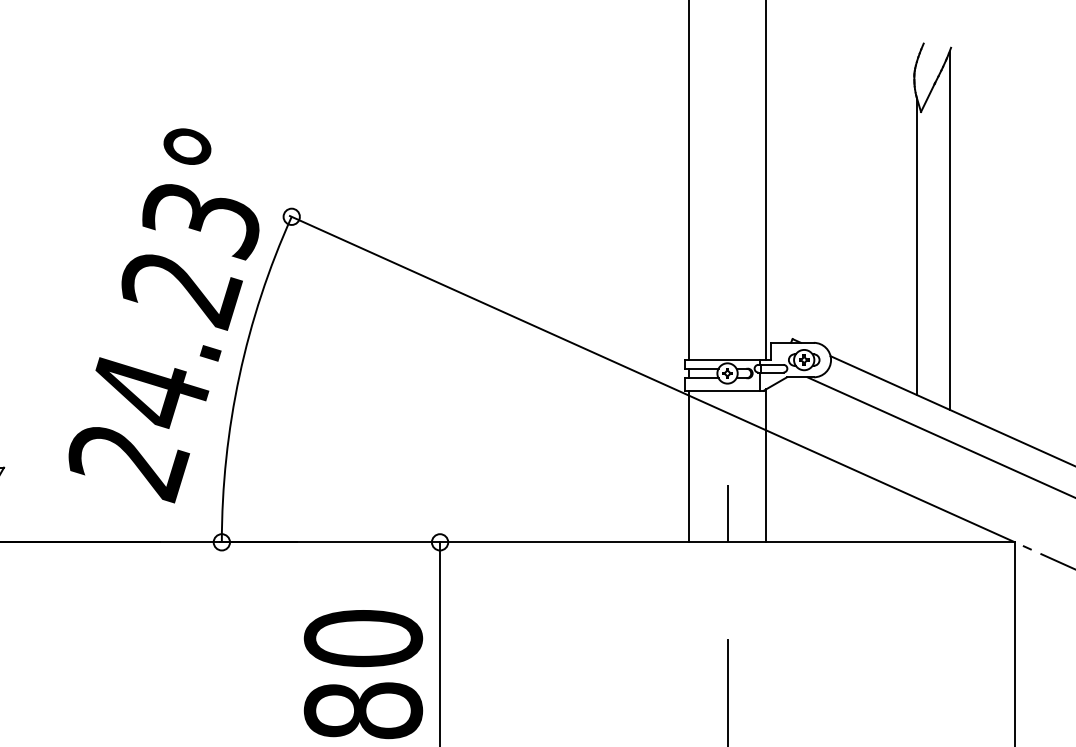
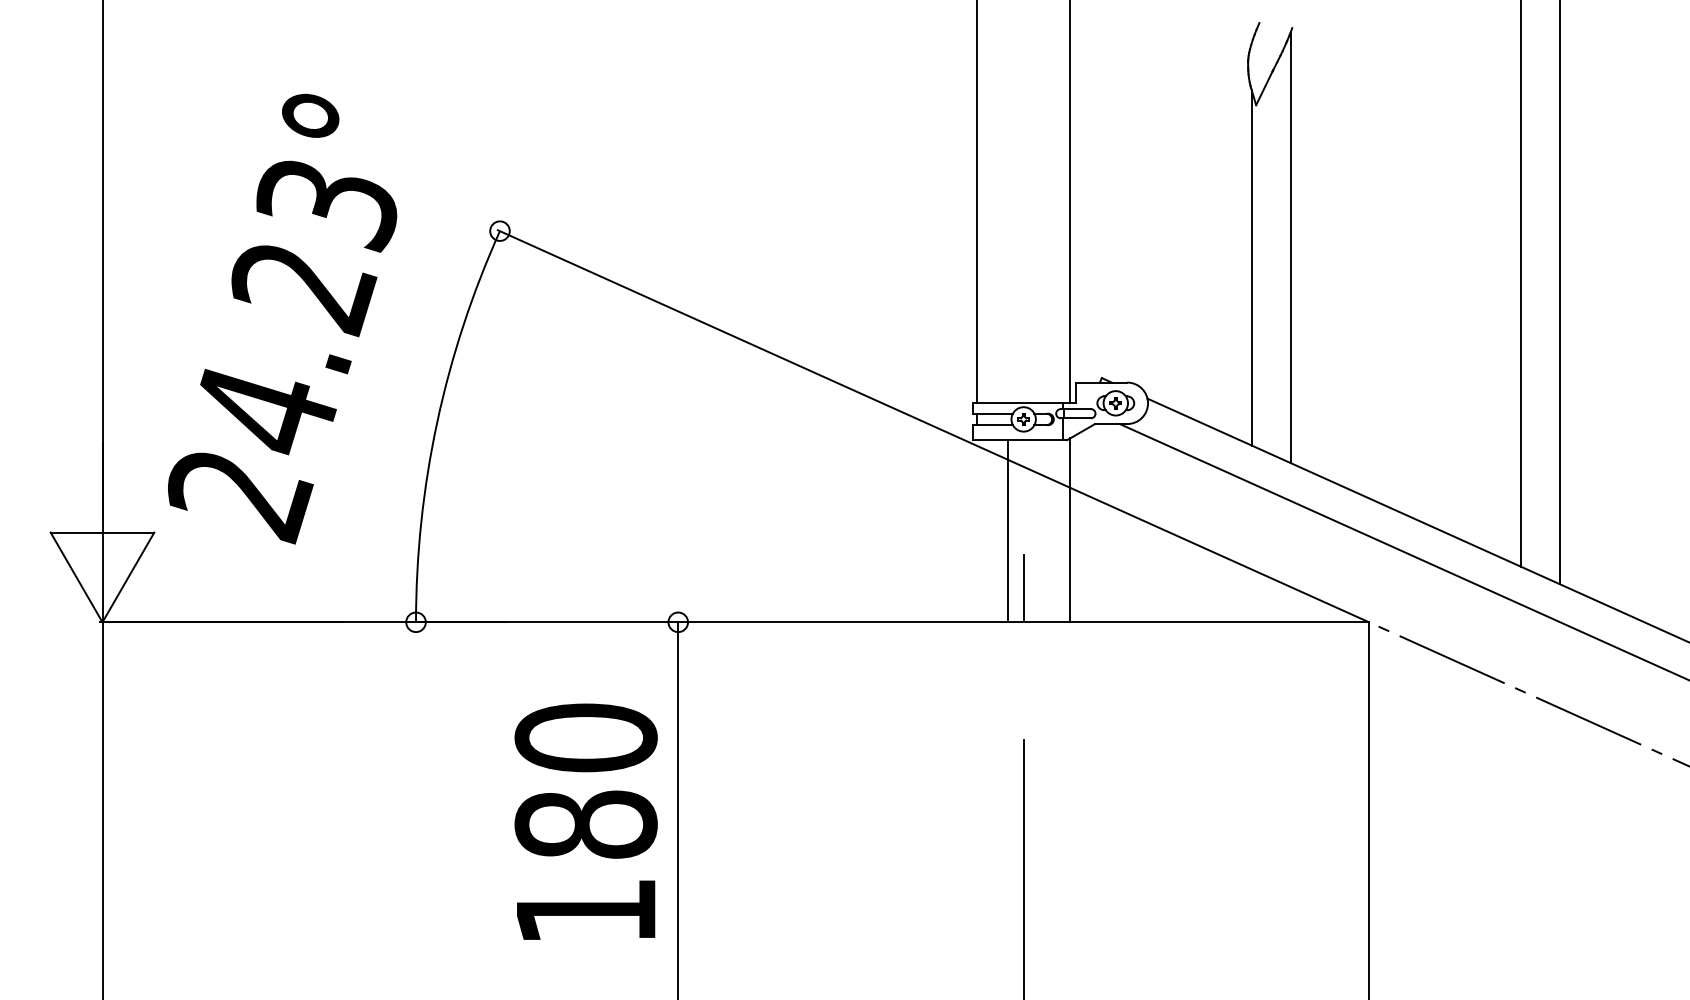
text: (164, 315) -> (282, 318), moved
line: (689, 466) -> (1008, 531), moved

